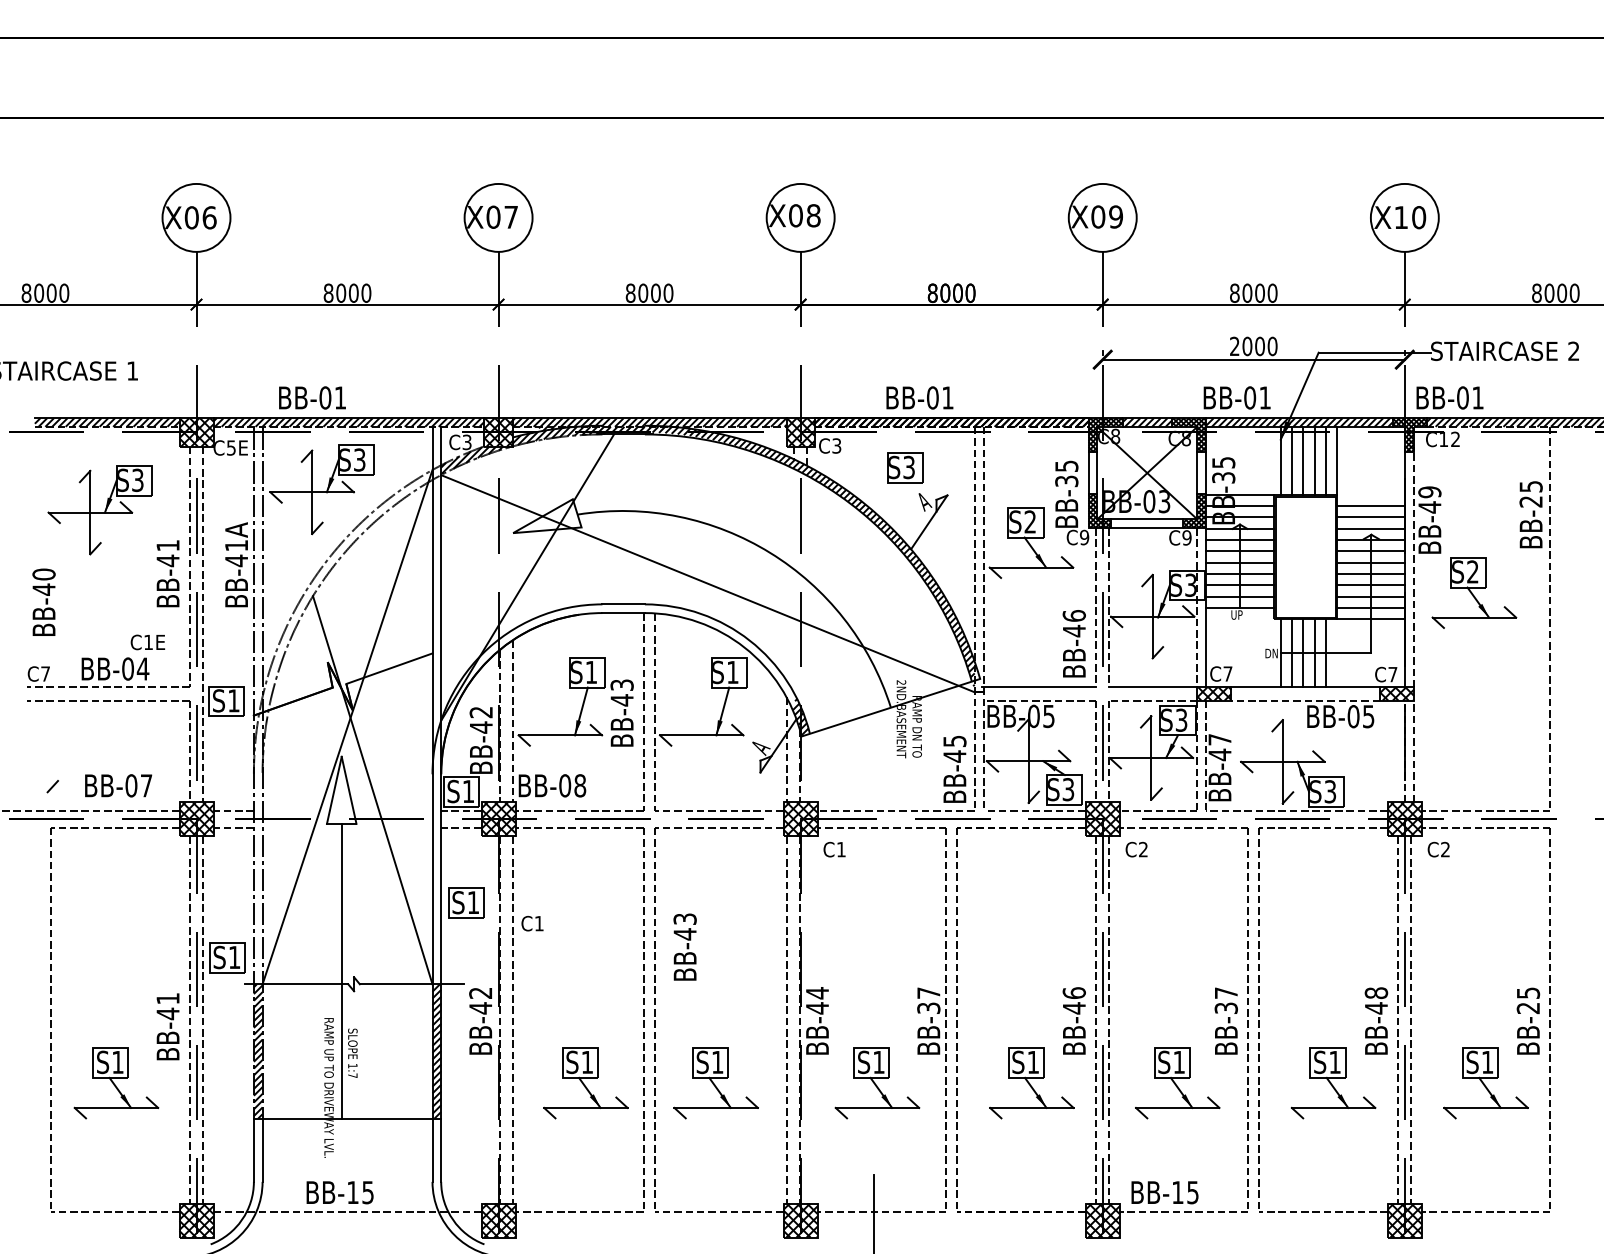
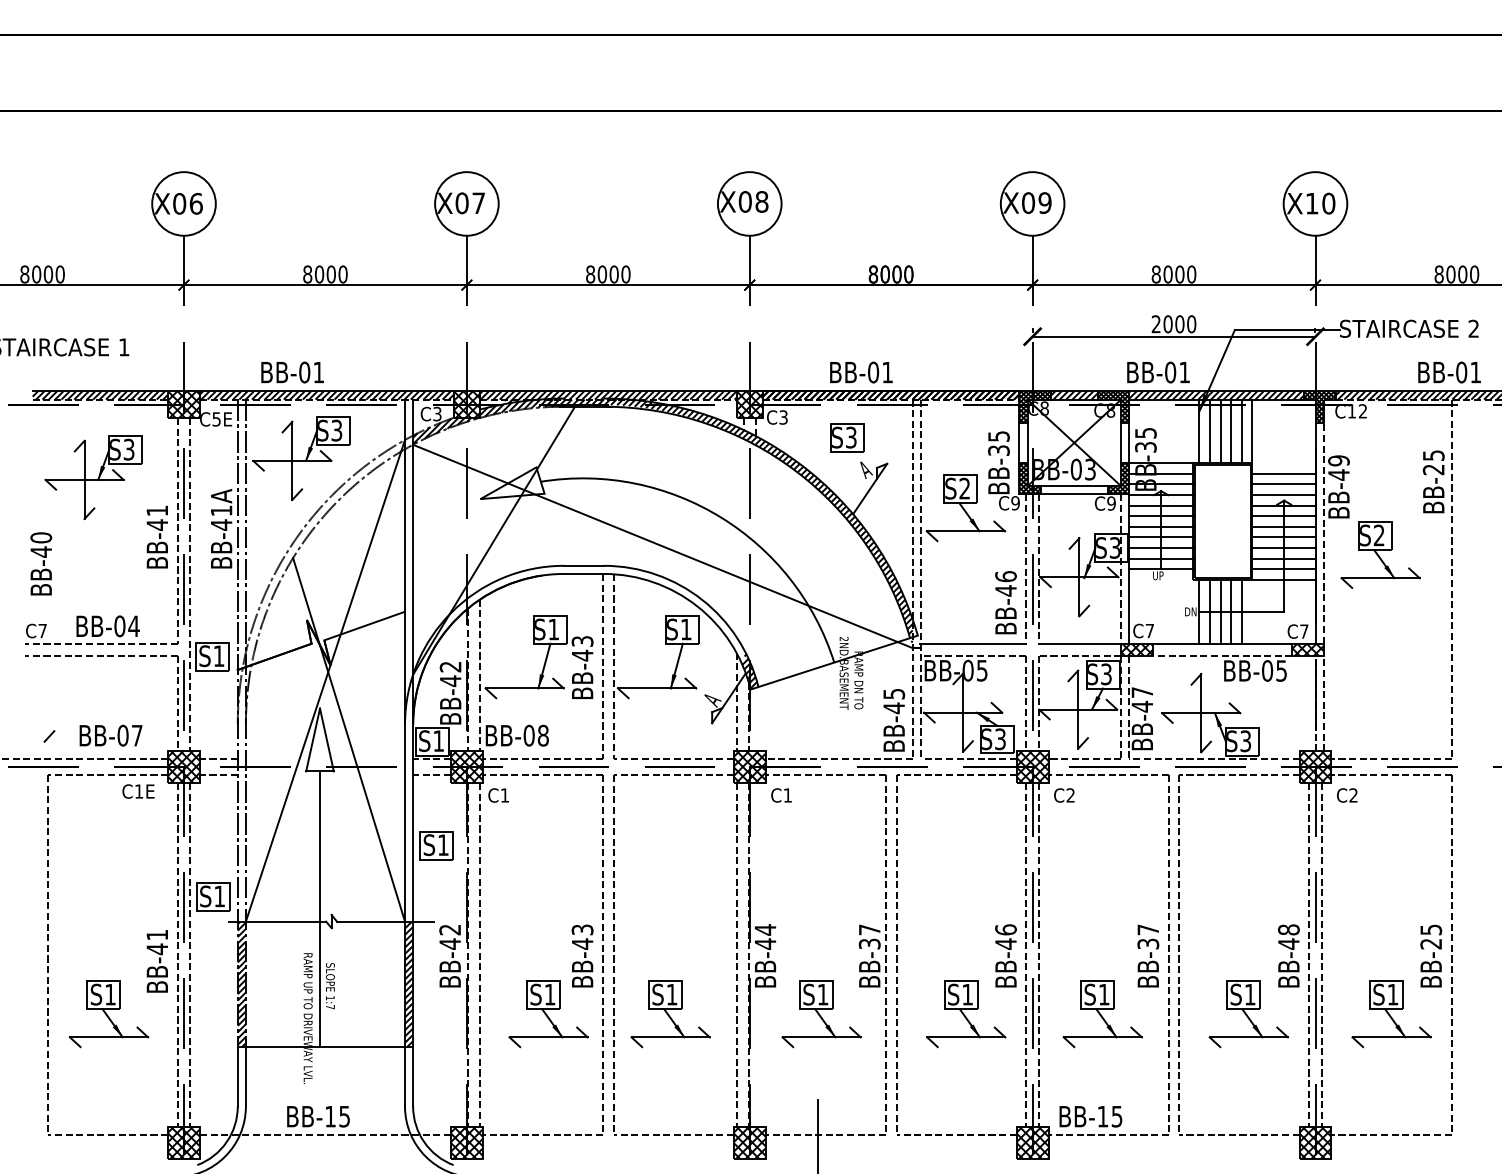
text: (1449, 397) -> (1449, 372), moved
text: (147, 642) -> (138, 791), moved
text: (532, 923) -> (498, 795), moved
text: (684, 946) -> (581, 955), moved

